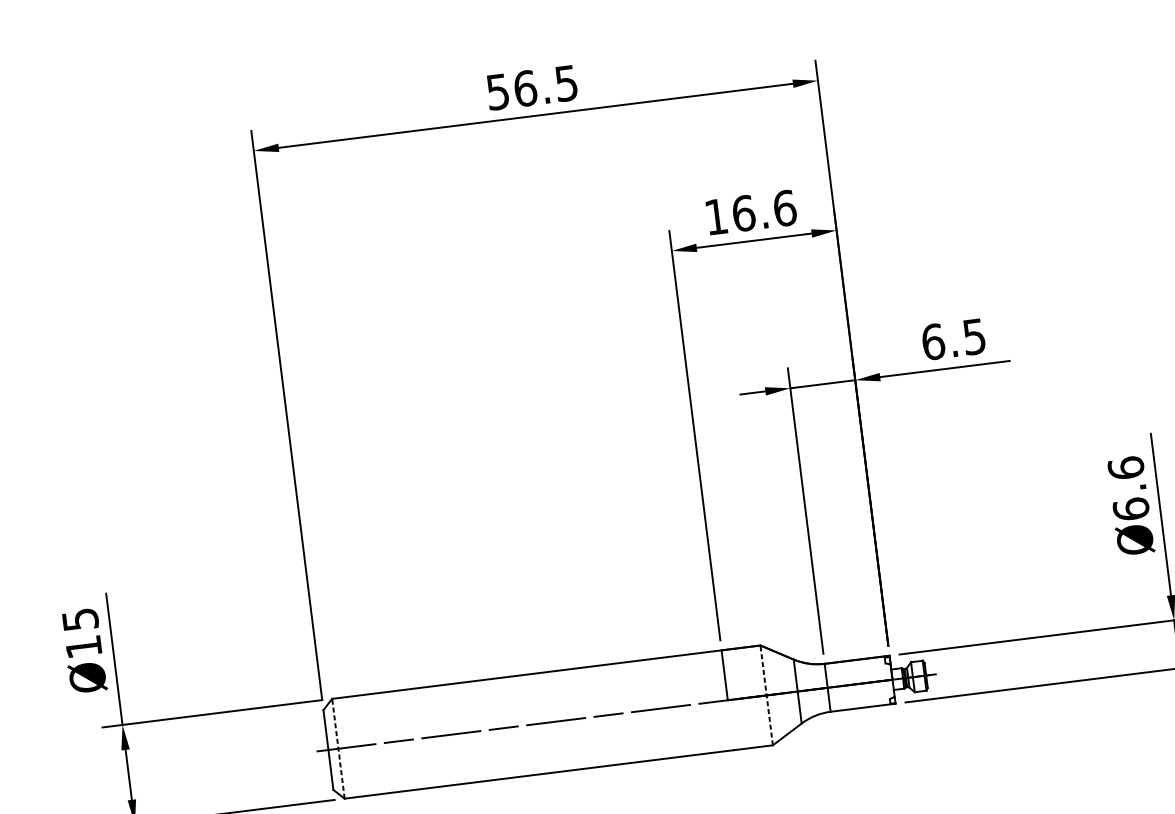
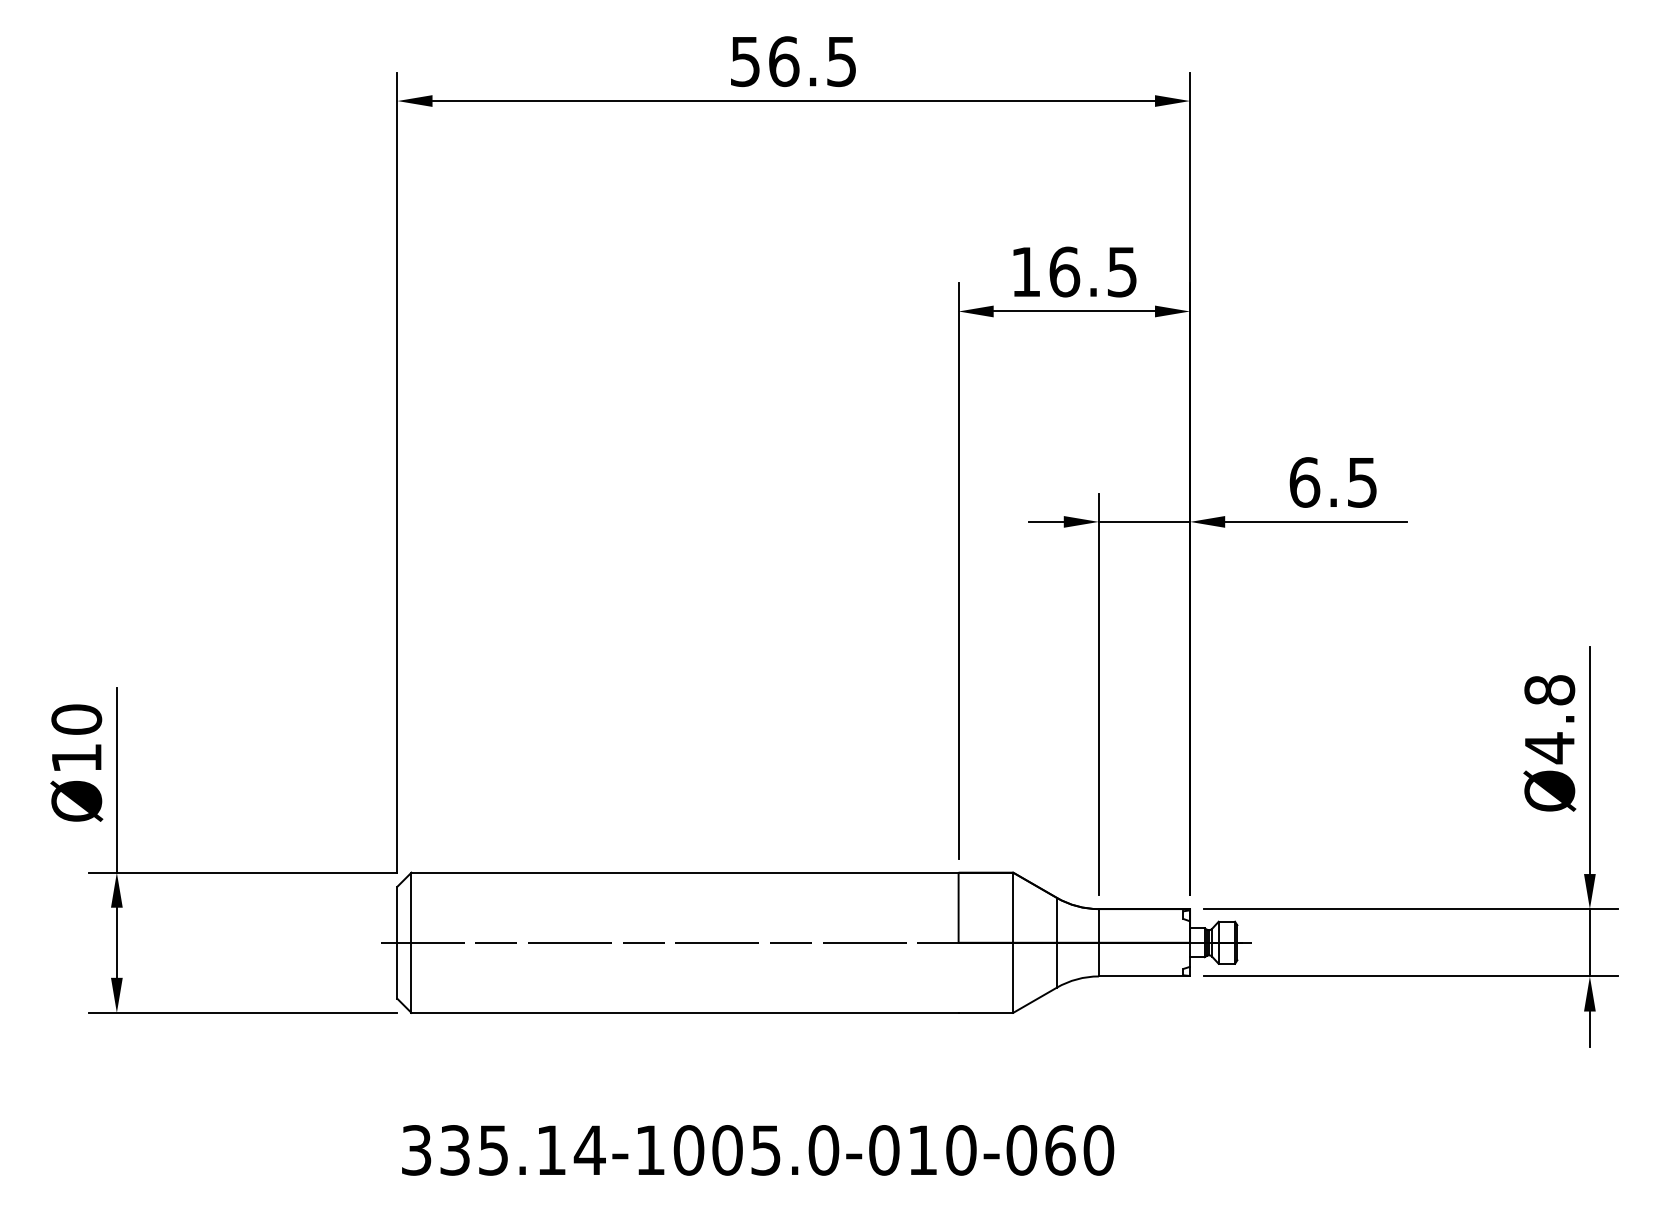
text: (784, 207) -> (1122, 271), 16.6 -> 16.5
text: (1128, 488) -> (1549, 719), Ø6.6 -> Ø4.8
text: (80, 619) -> (76, 719), Ø15 -> Ø10
line: (766, 695) -> (1013, 942), dashed -> solid
line: (338, 748) -> (411, 942), dashed -> solid

